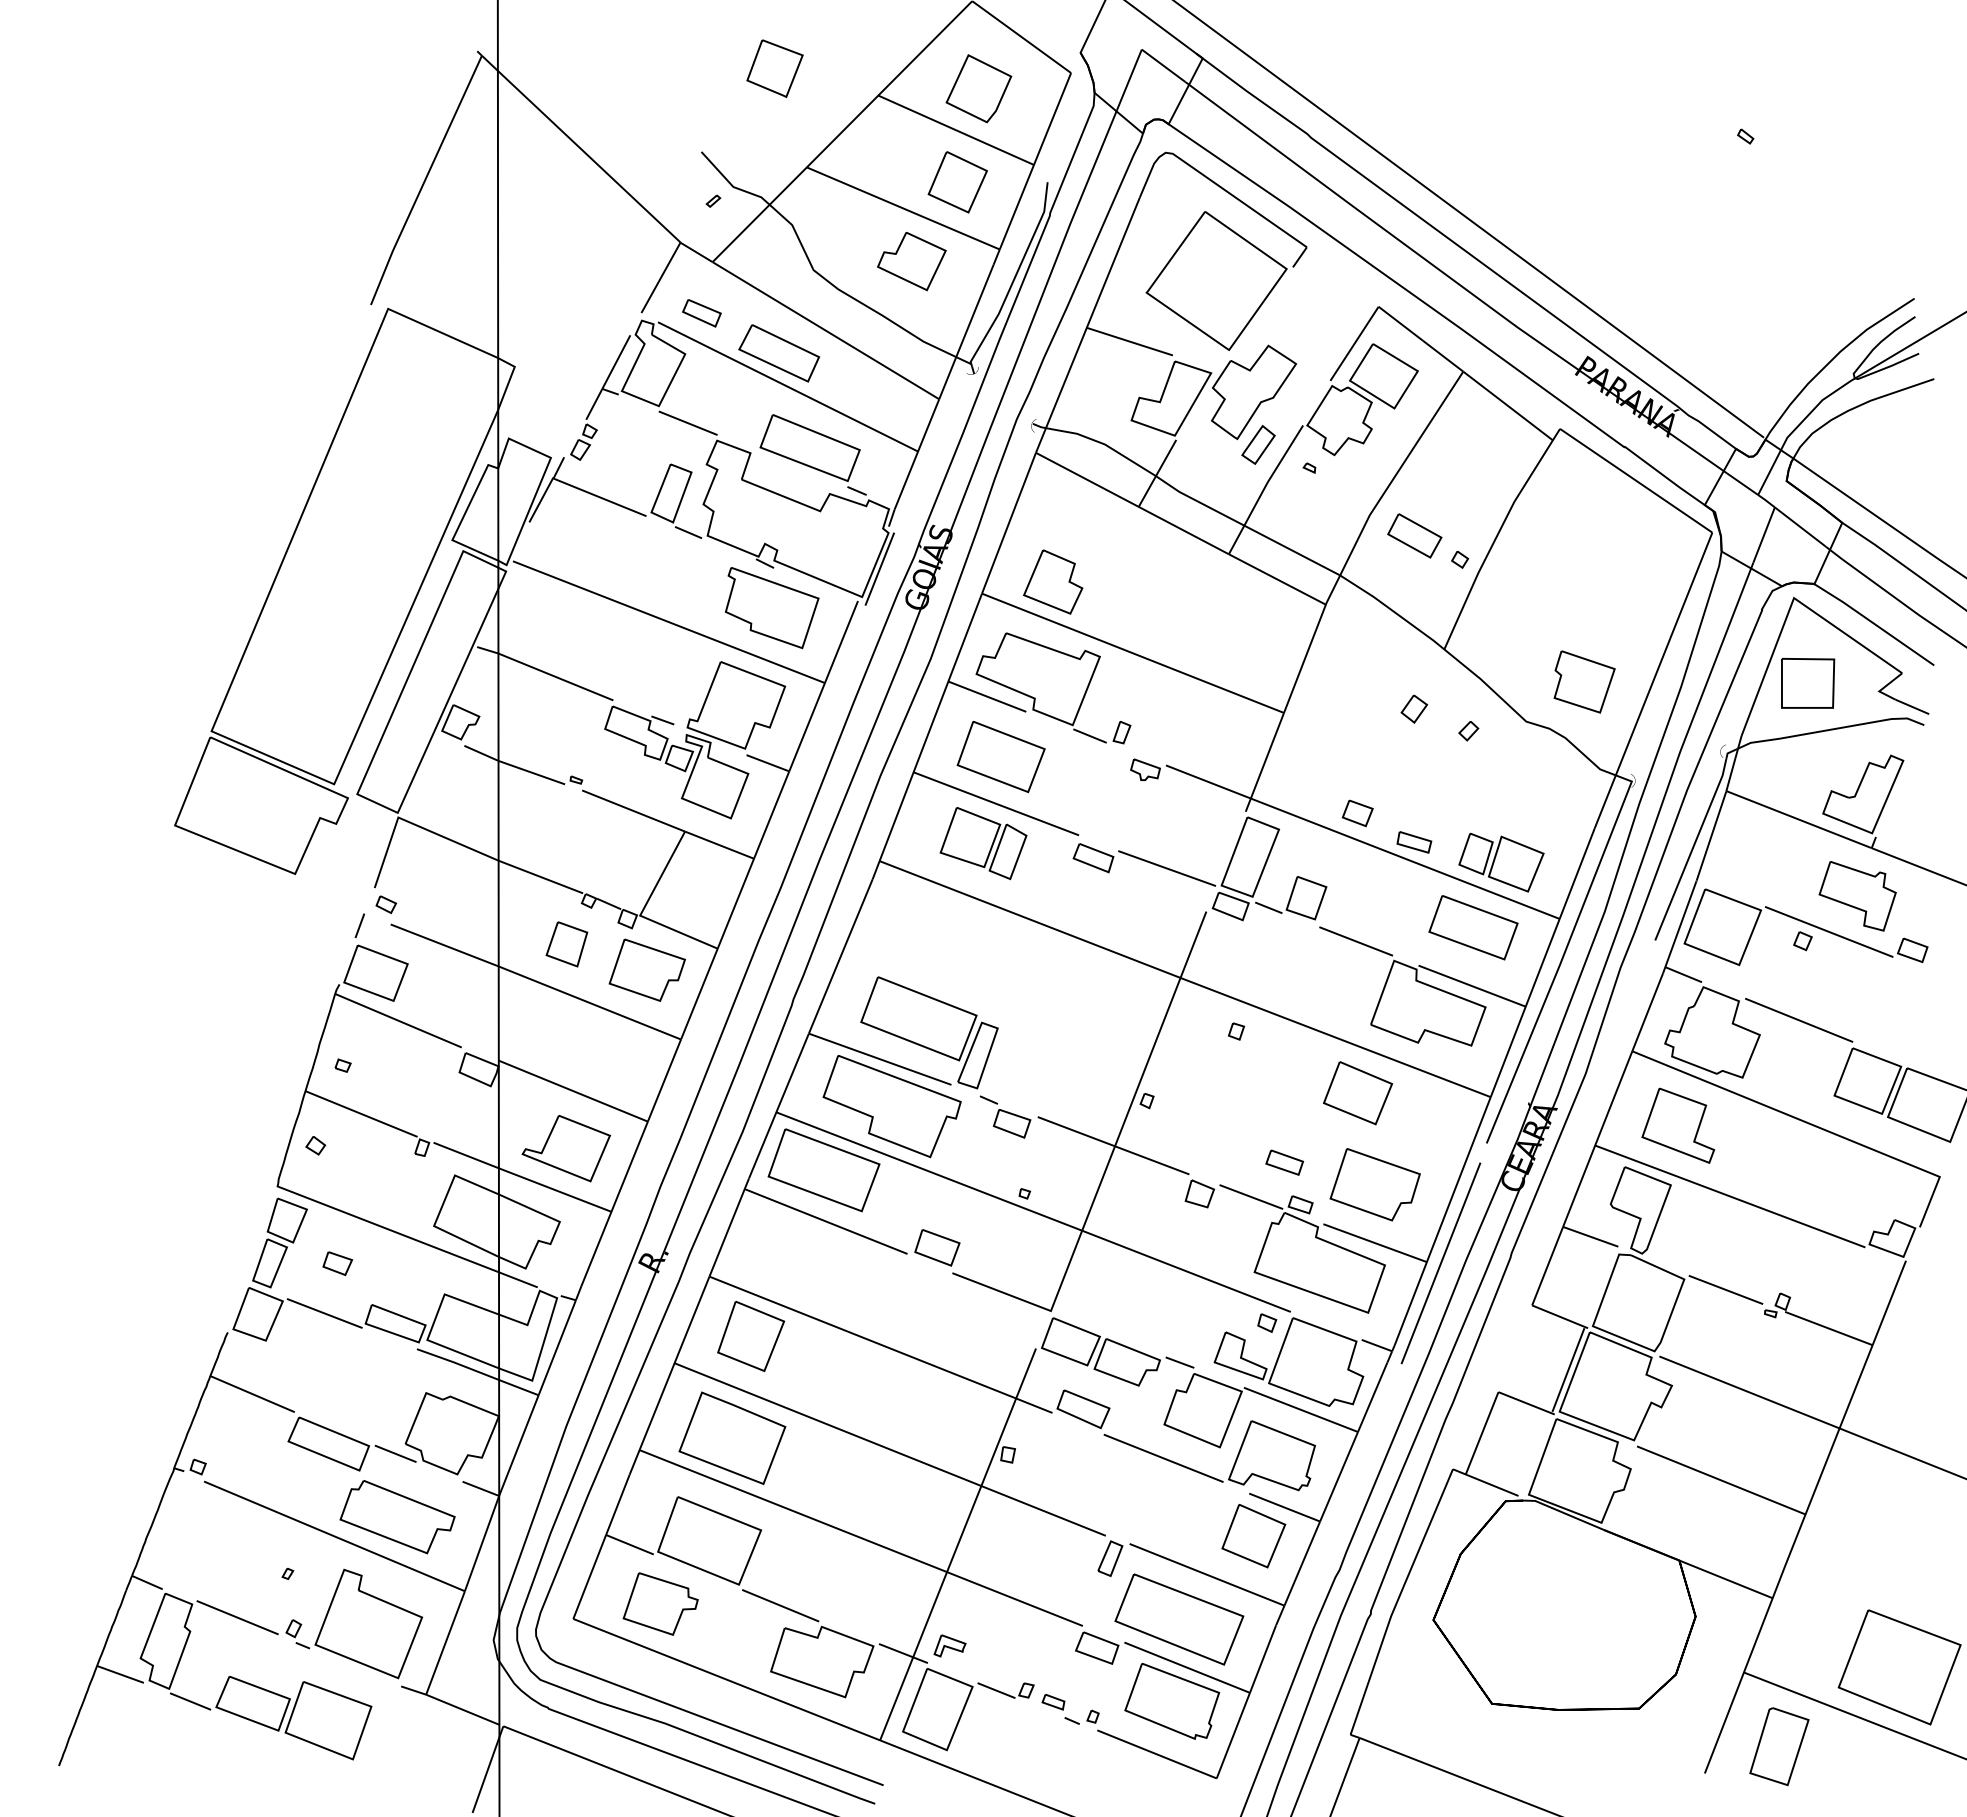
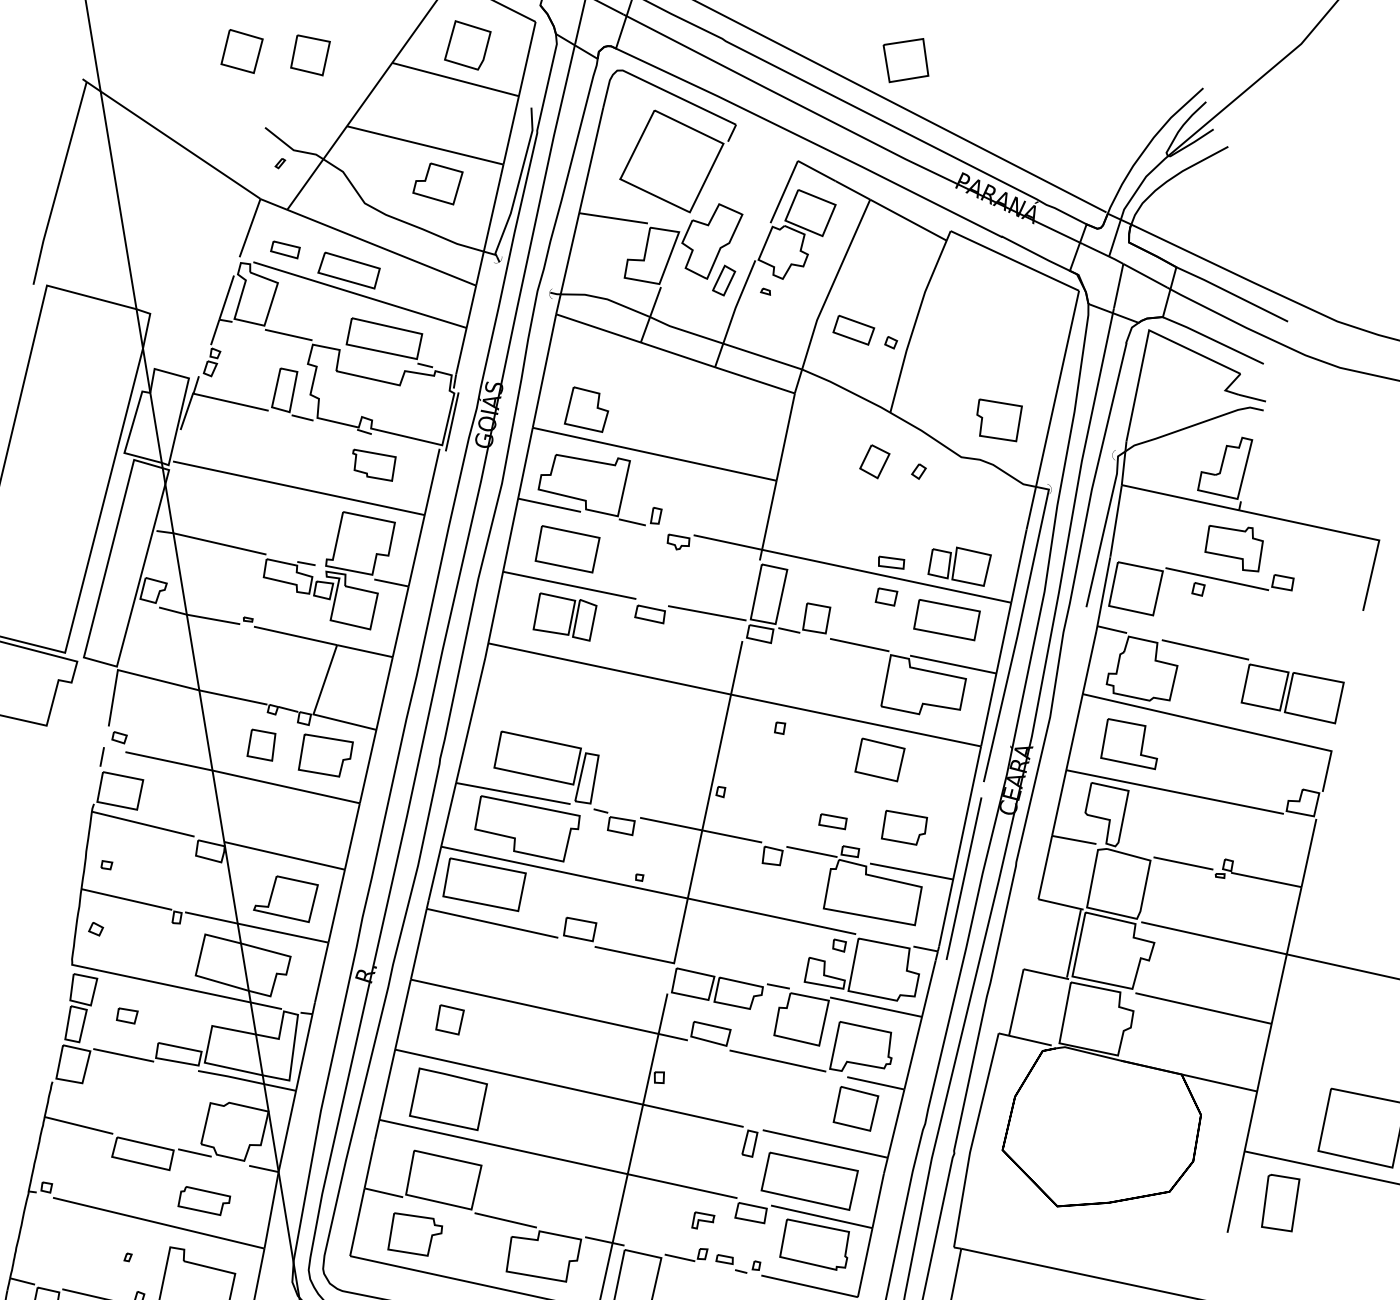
part: (957, 182) -> (241, 51), moved
part: (771, 608) -> (374, 465), size x0.6
part: (1808, 682) -> (906, 59), moved
part: (1414, 708) -> (875, 461), size x1.6
part: (1357, 813) -> (886, 597), moved
part: (1374, 1184) -> (903, 827), size x0.7
part: (751, 1336) -> (450, 1019), size x0.6
part: (397, 1517) -> (204, 1201), size x0.6
part: (949, 1645) -> (702, 1219), moved

